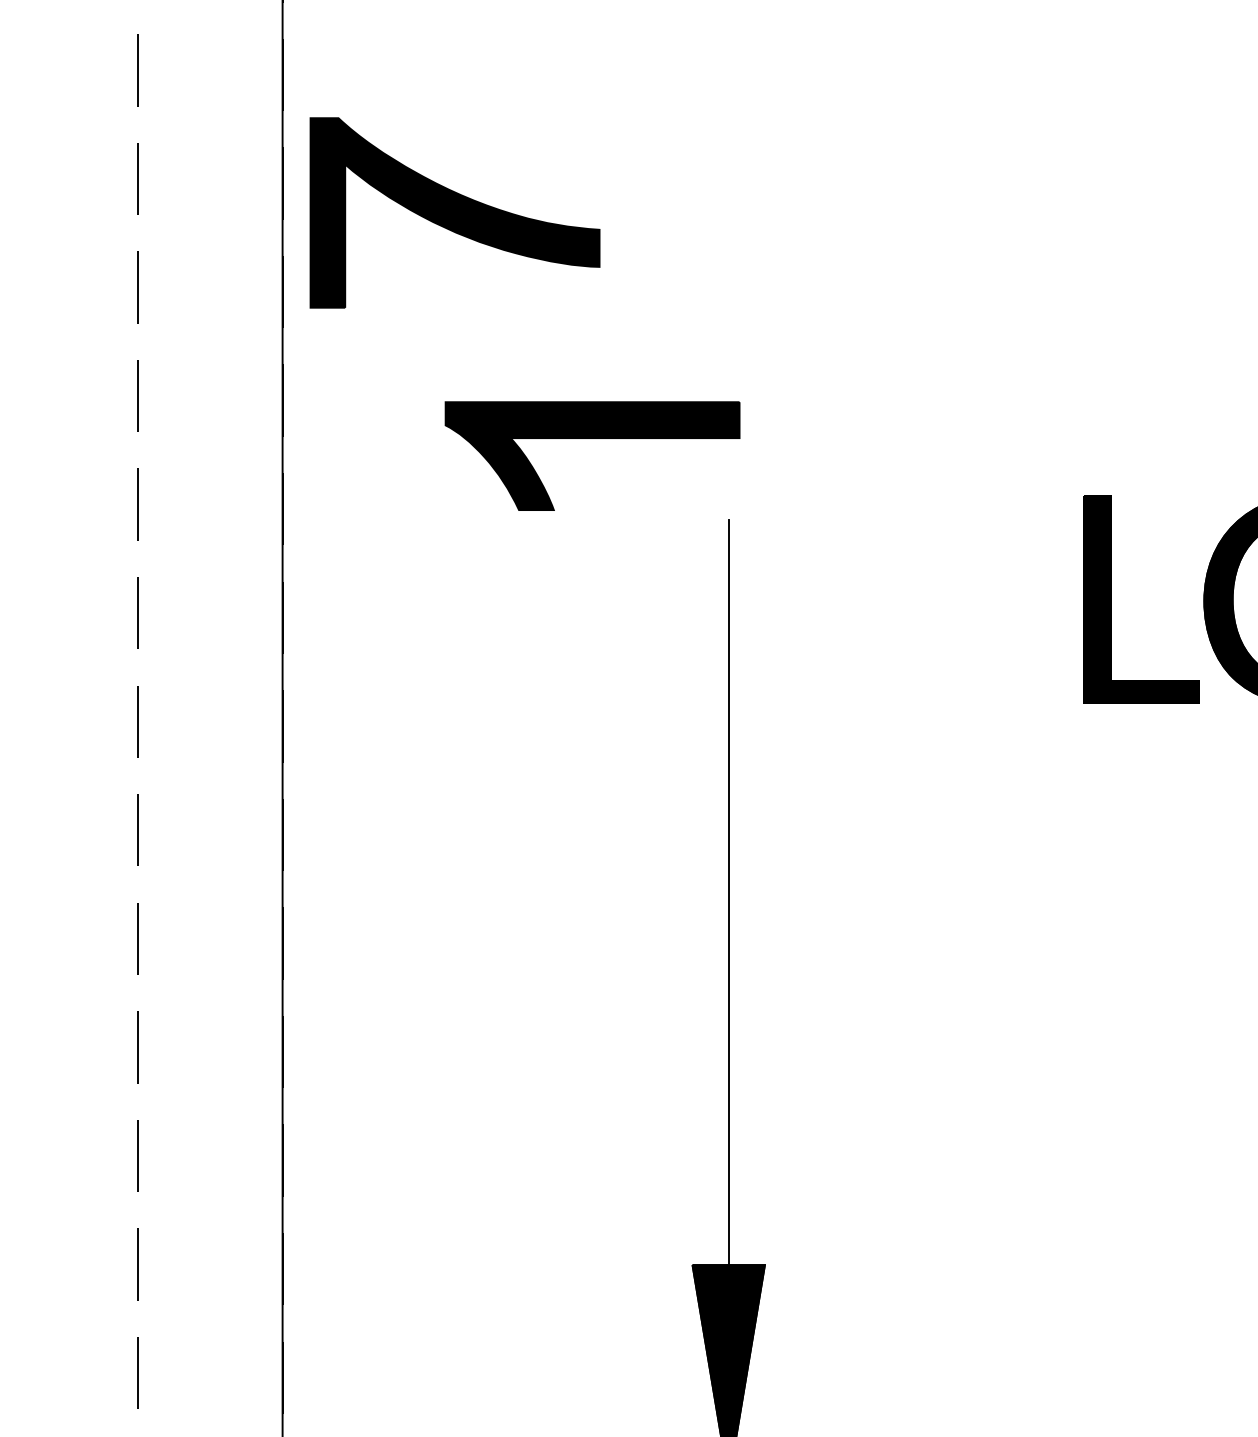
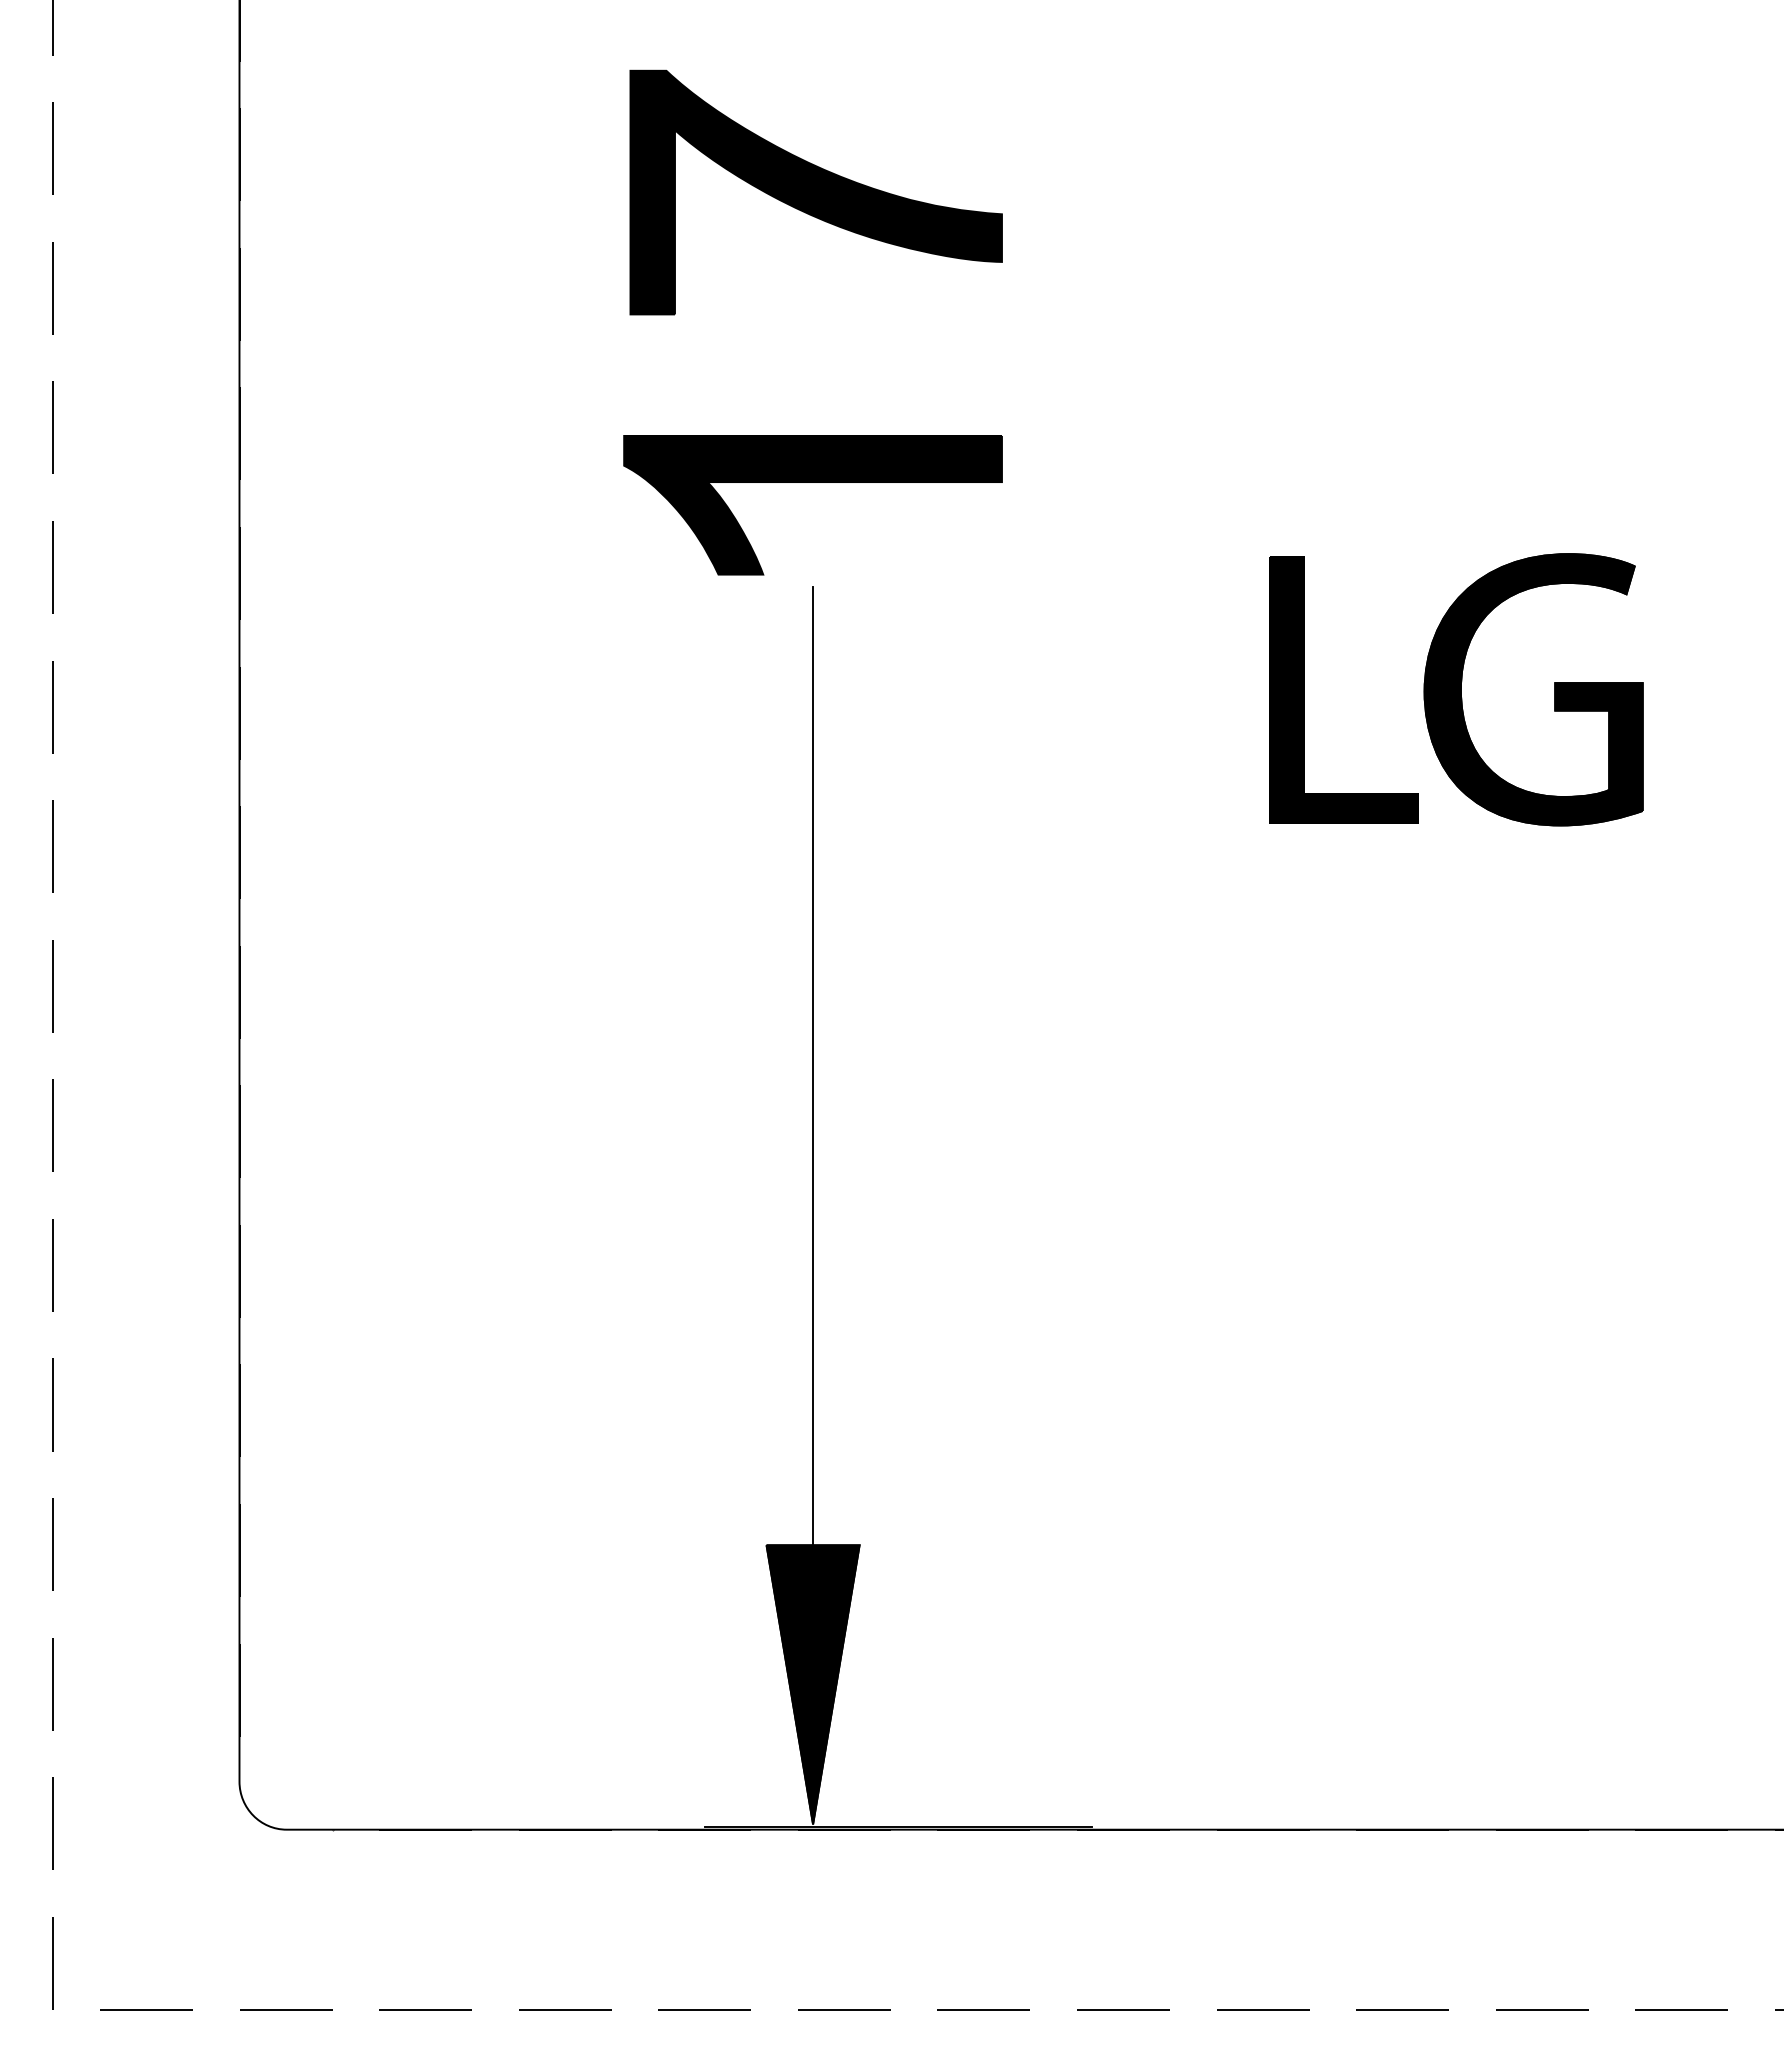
part: (454, 212) -> (815, 192), moved
part: (592, 438) -> (812, 482), moved

